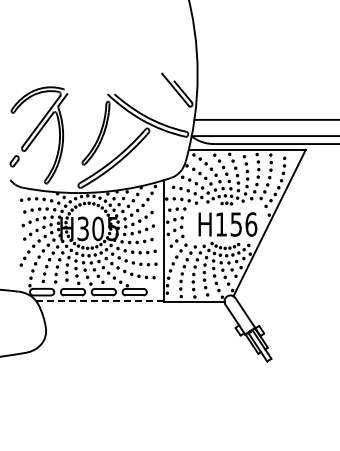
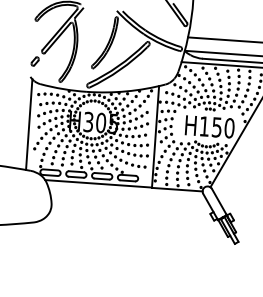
text: (251, 224) -> (229, 128), H156 -> H150
line: (12, 236) -> (28, 124), added
line: (100, 301) -> (98, 183), dashed -> solid

